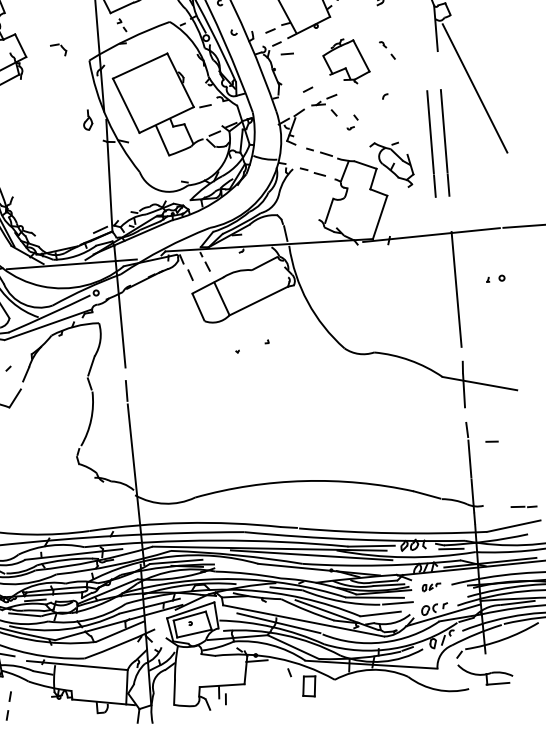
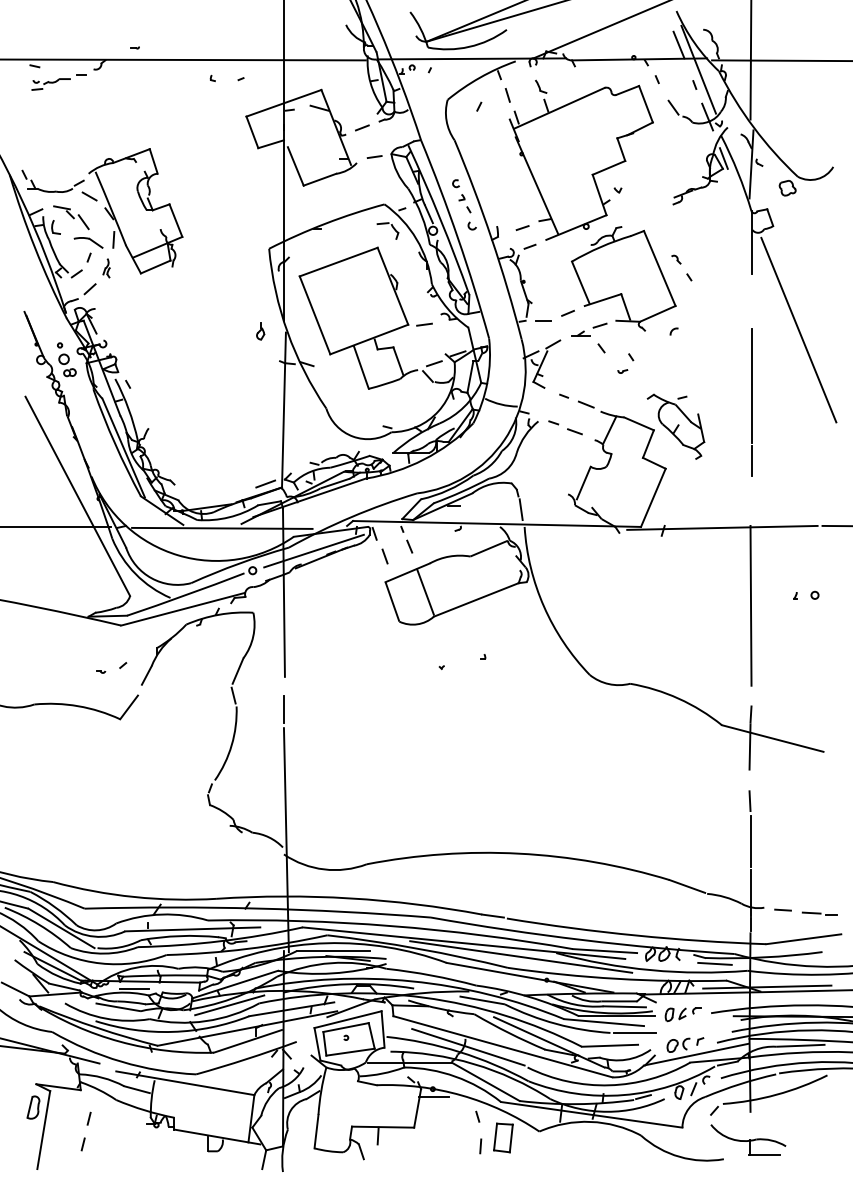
part: (121, 25) -> (464, 203), moved
part: (58, 49) -> (387, 230), moved
line: (287, 53) -> (543, 320), moved
part: (345, 61) -> (623, 278), size x1.67
part: (87, 120) -> (260, 331), size x0.62
line: (431, 144) -> (732, 402), removed
line: (138, 274) -> (313, 550), added
line: (491, 441) -> (782, 909), moved
part: (430, 587) -> (682, 1014), size x1.43
line: (104, 607) -> (229, 1005), added
line: (225, 699) -> (480, 1146), moved

